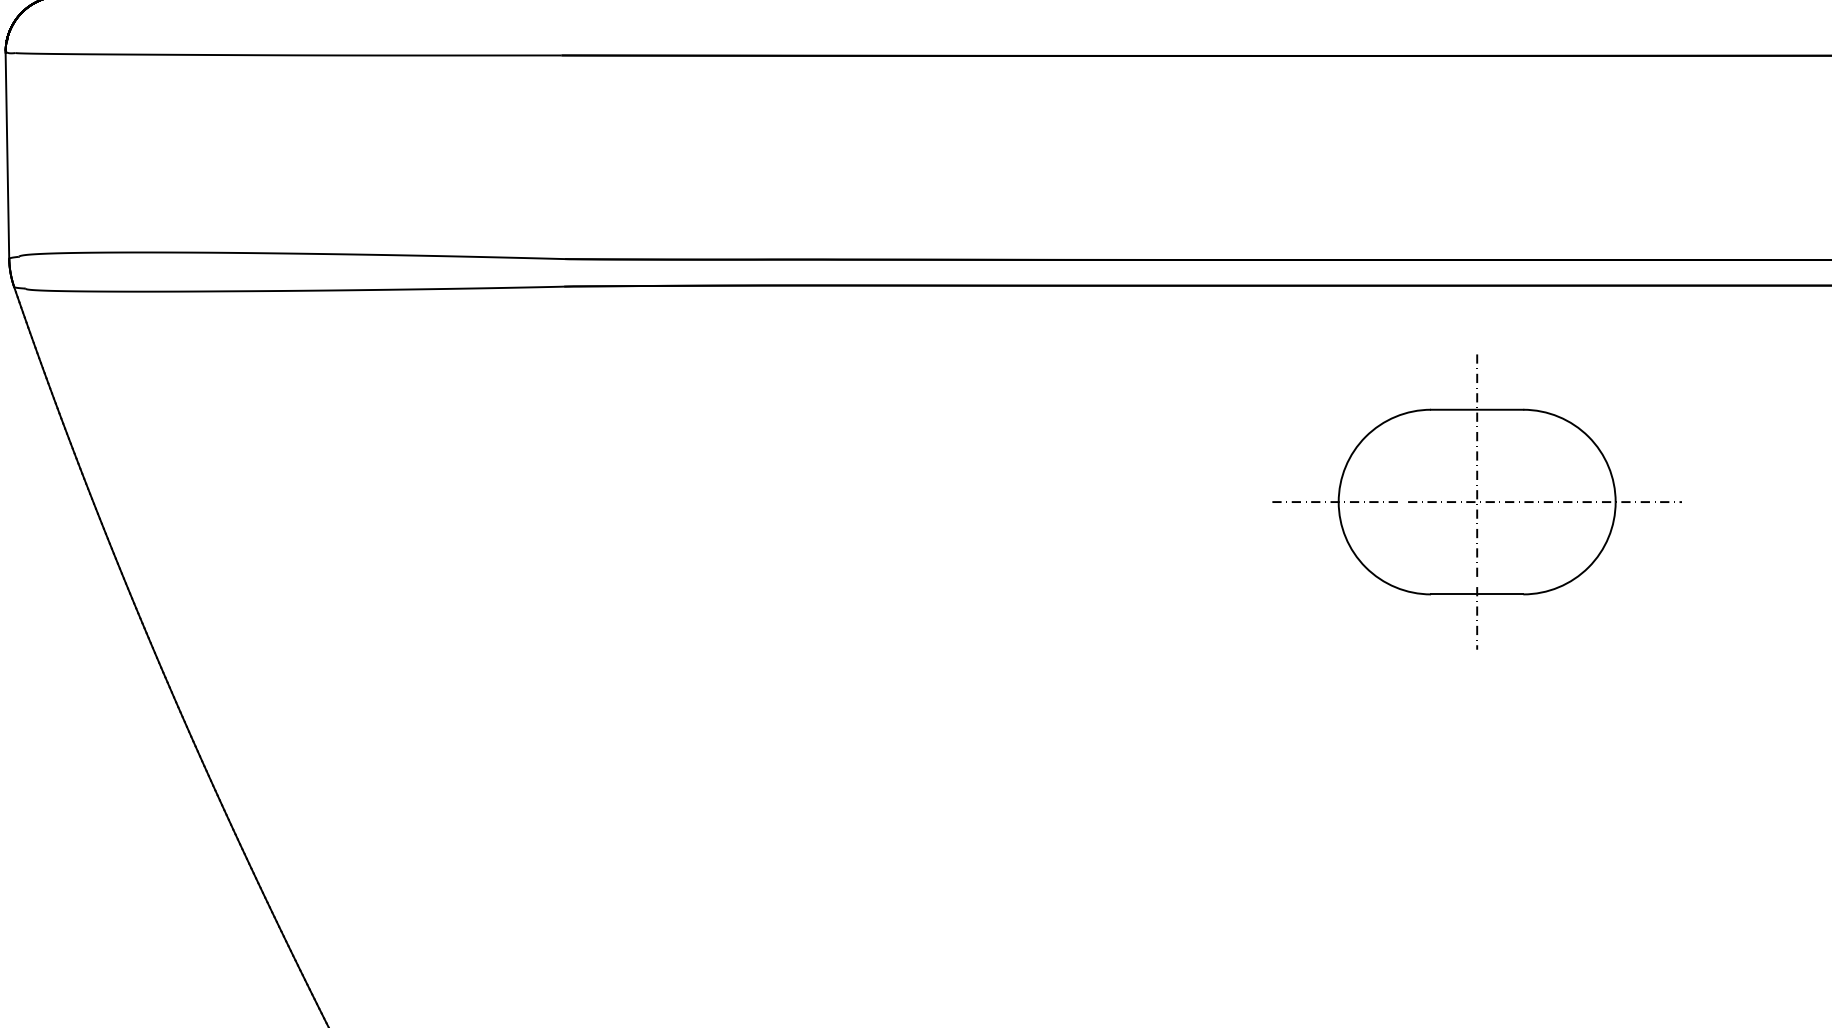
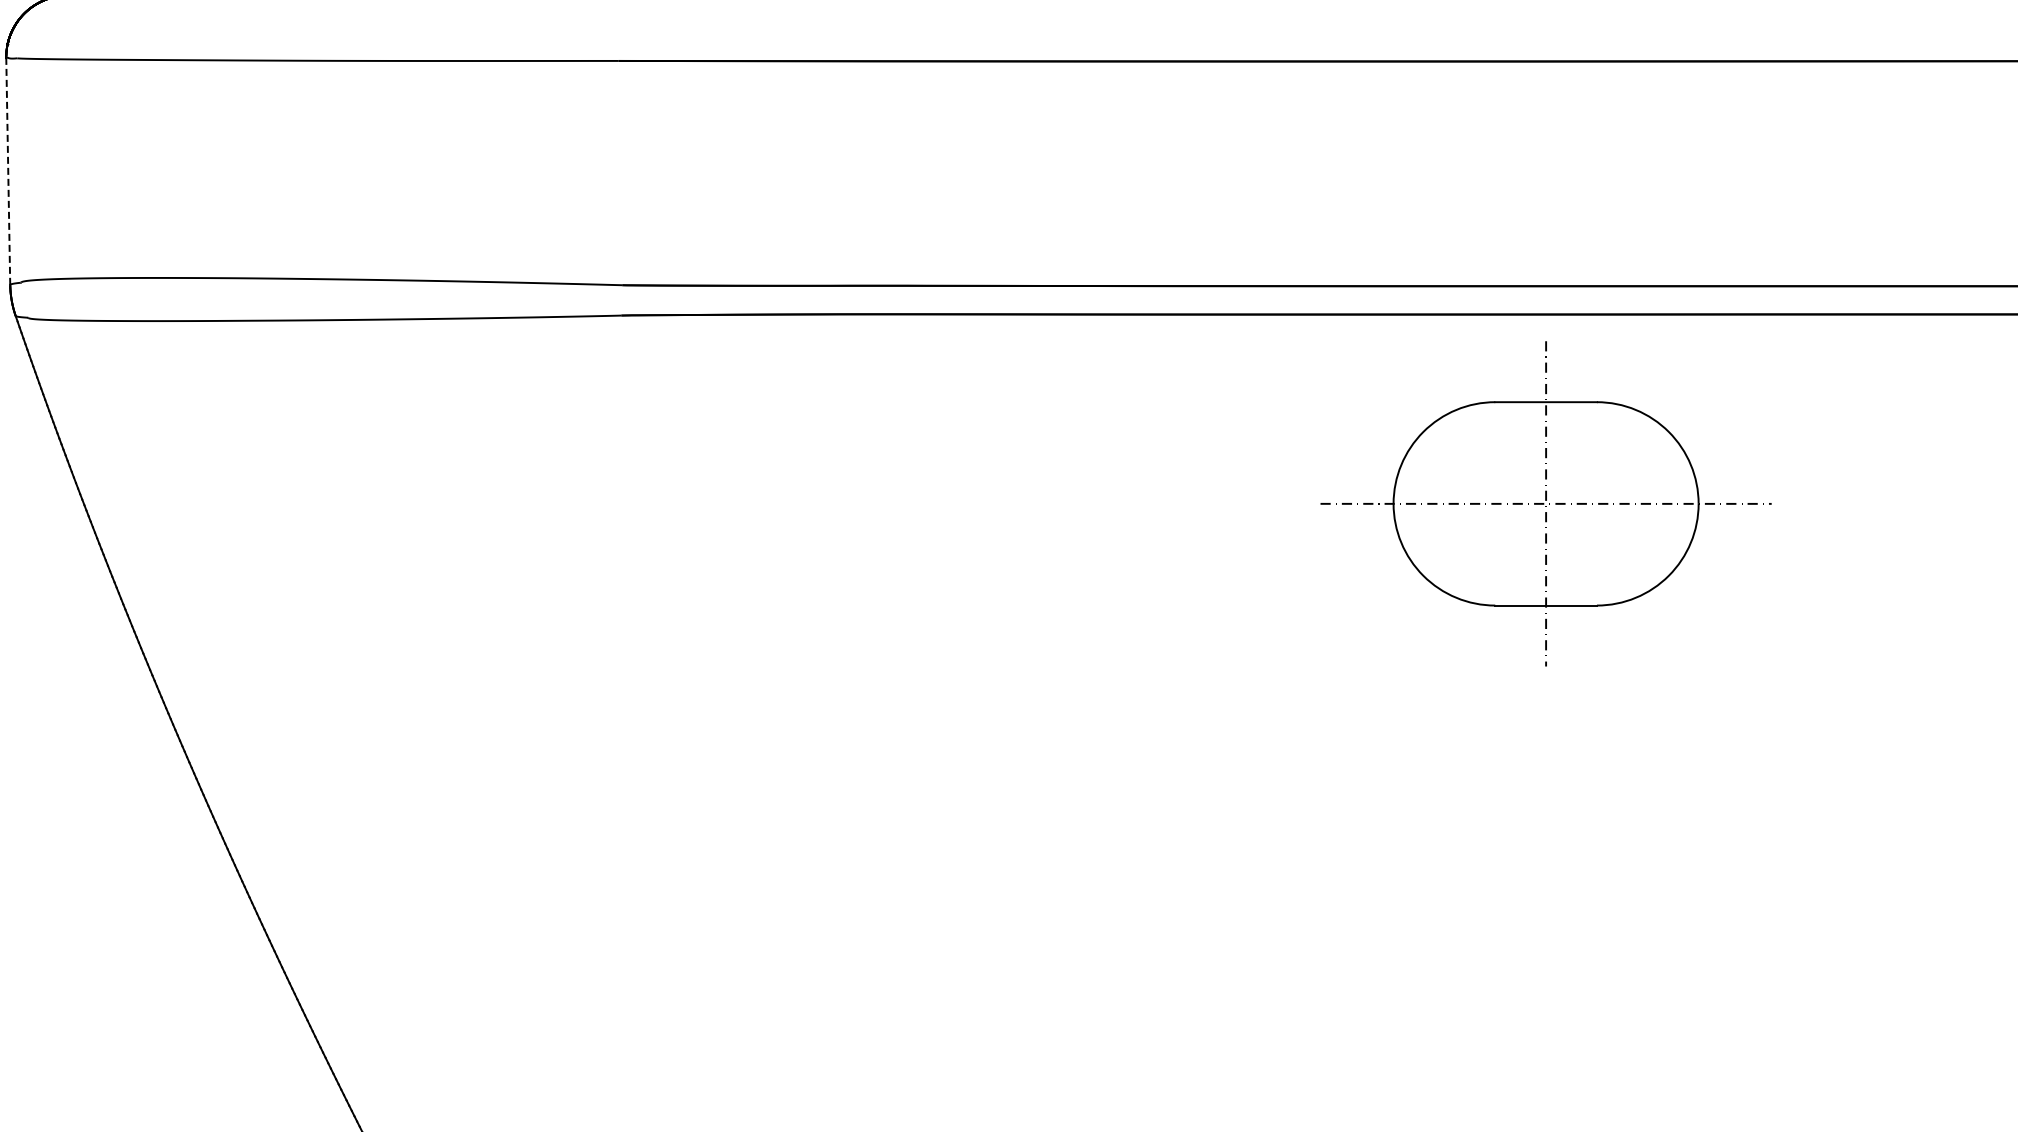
line: (7, 155) -> (8, 171), solid -> dashed
part: (1476, 501) -> (1545, 503), moved

